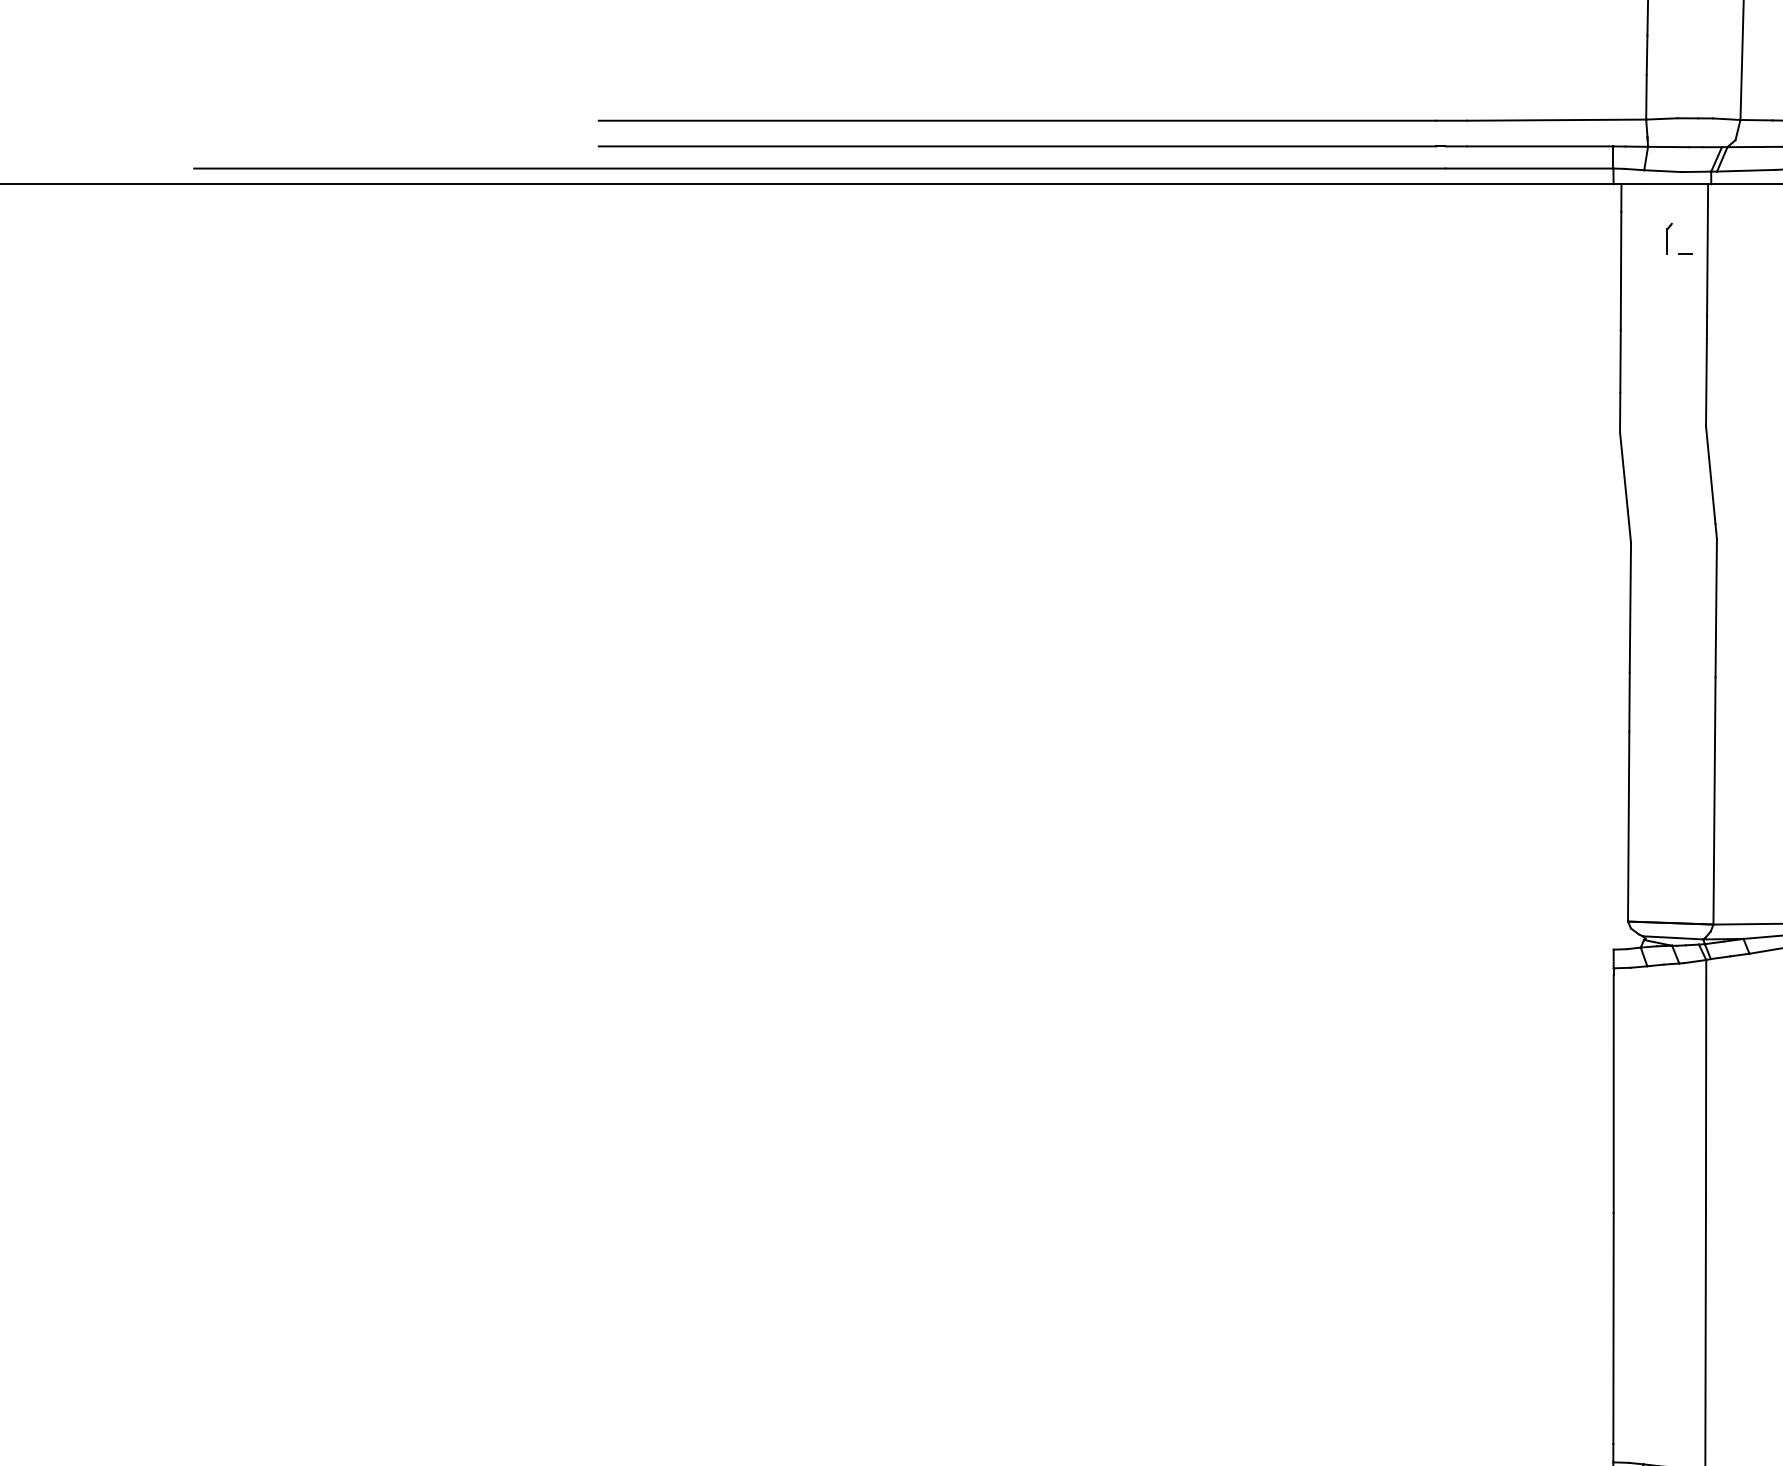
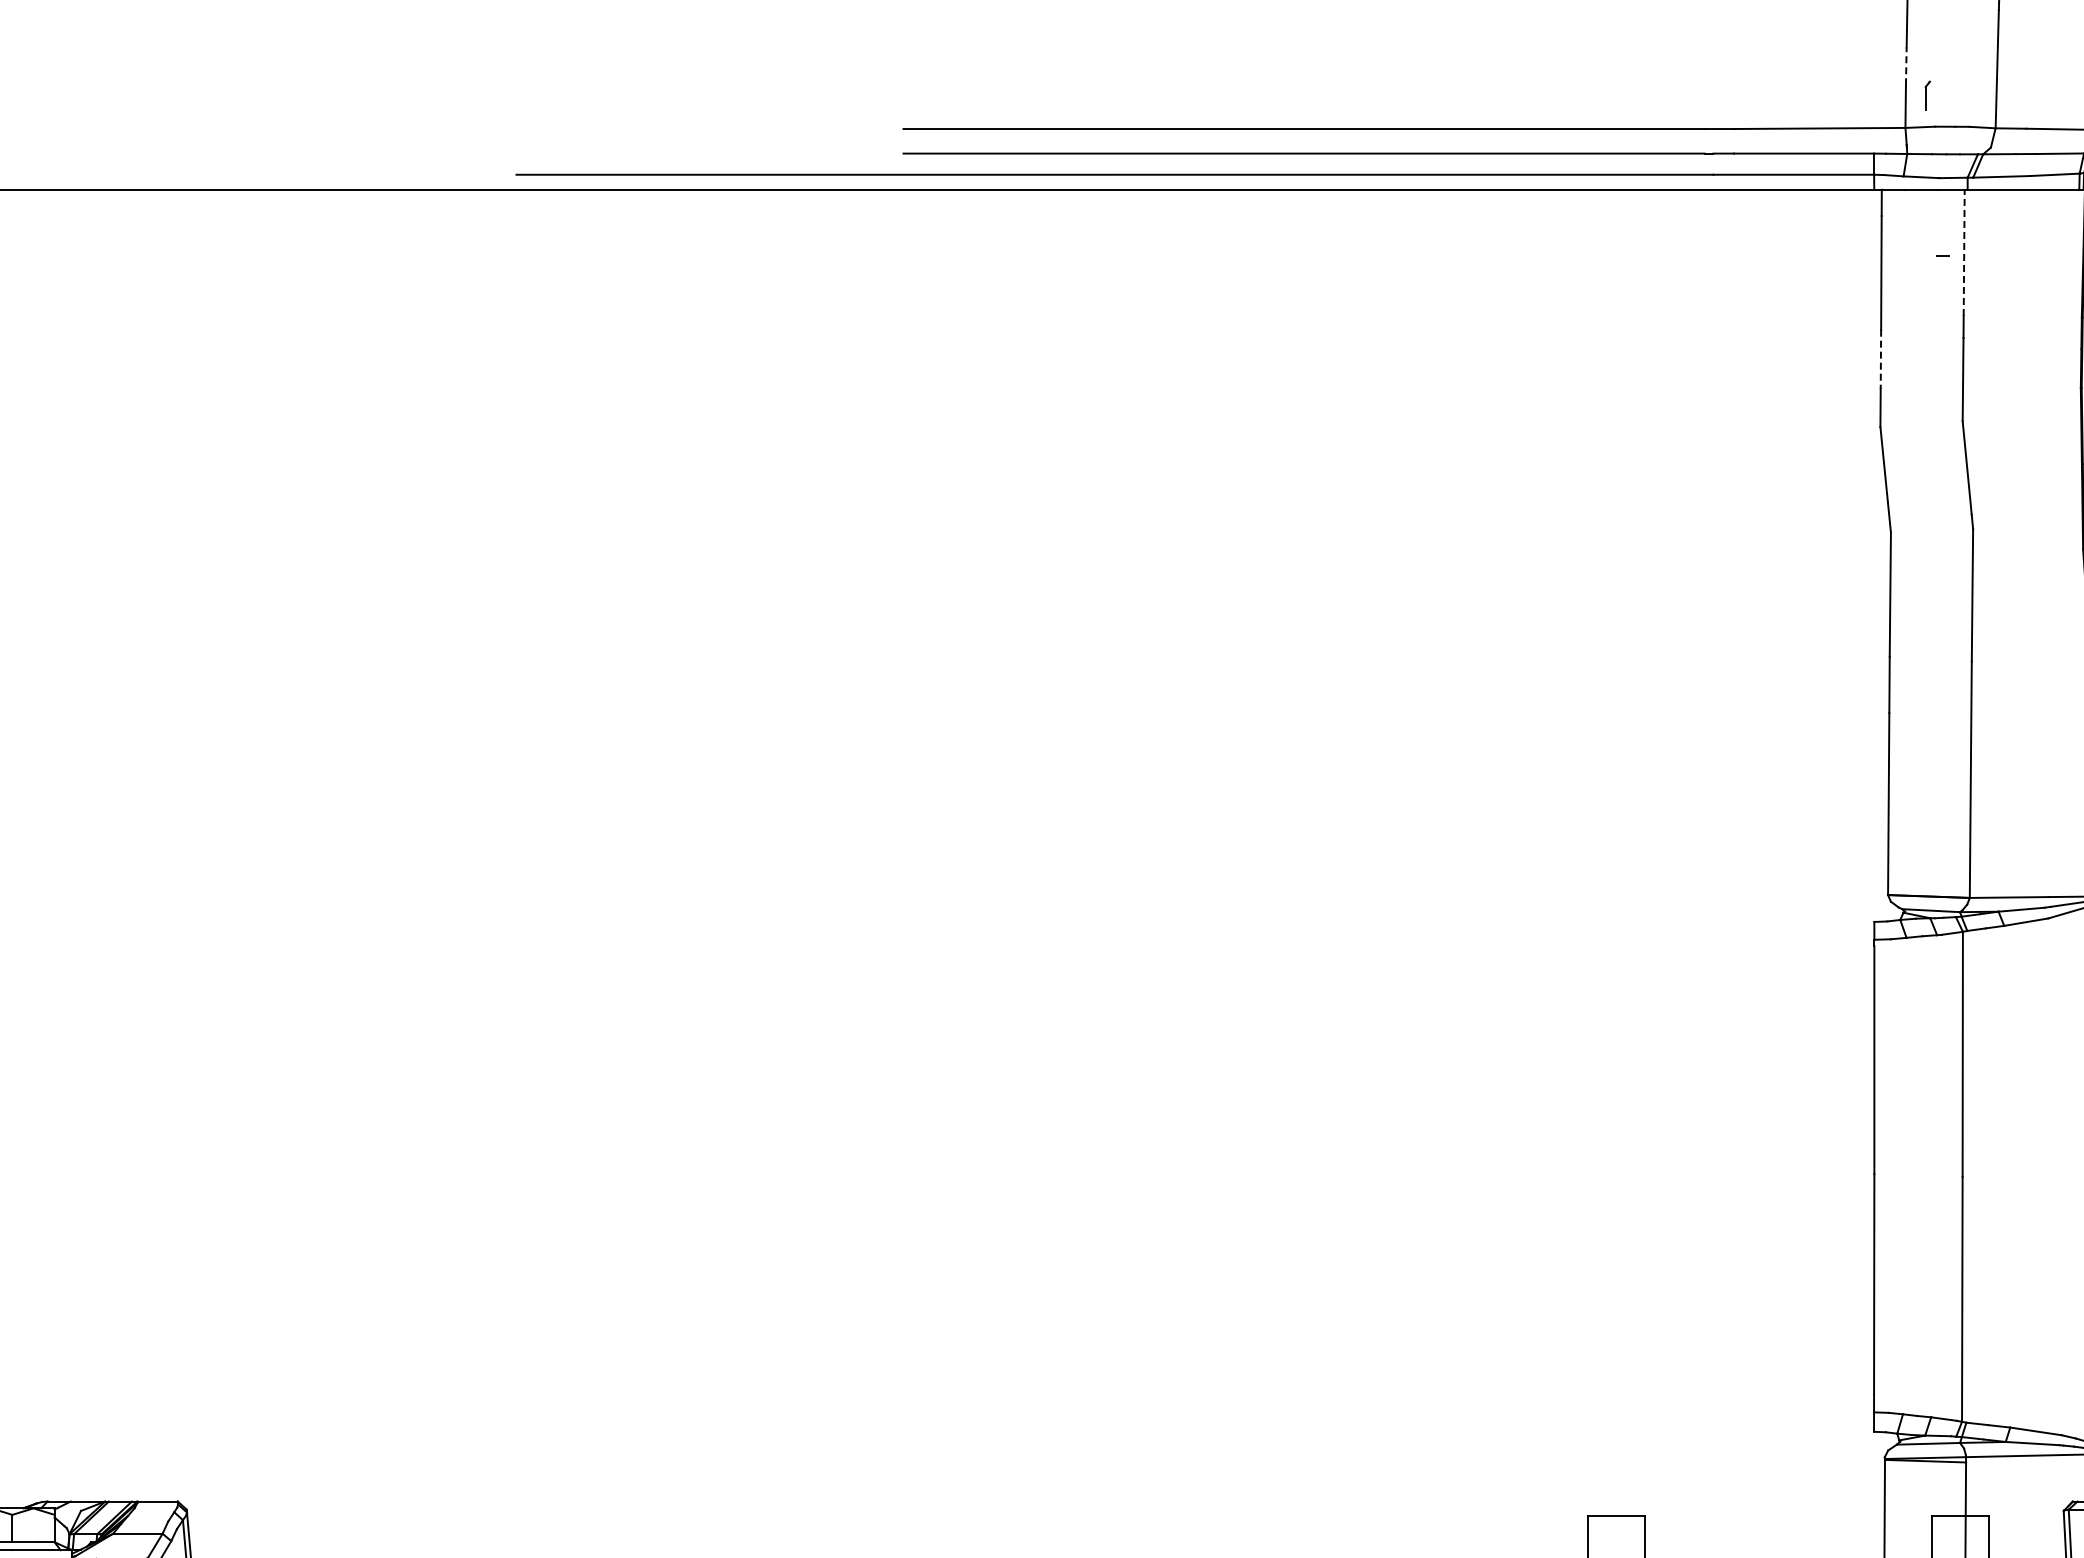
line: (1647, 55) -> (1906, 66), solid -> dashed
part: (1669, 238) -> (1927, 95), moved
line: (1707, 249) -> (1964, 252), solid -> dashed
line: (1620, 361) -> (1880, 359), solid -> dashed

